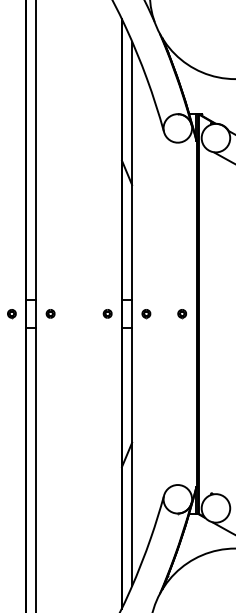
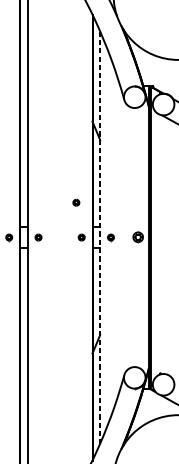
part: (100, 267) -> (76, 202), added
line: (132, 314) -> (100, 238), solid -> dashed
part: (181, 314) -> (137, 238), size x1.6

